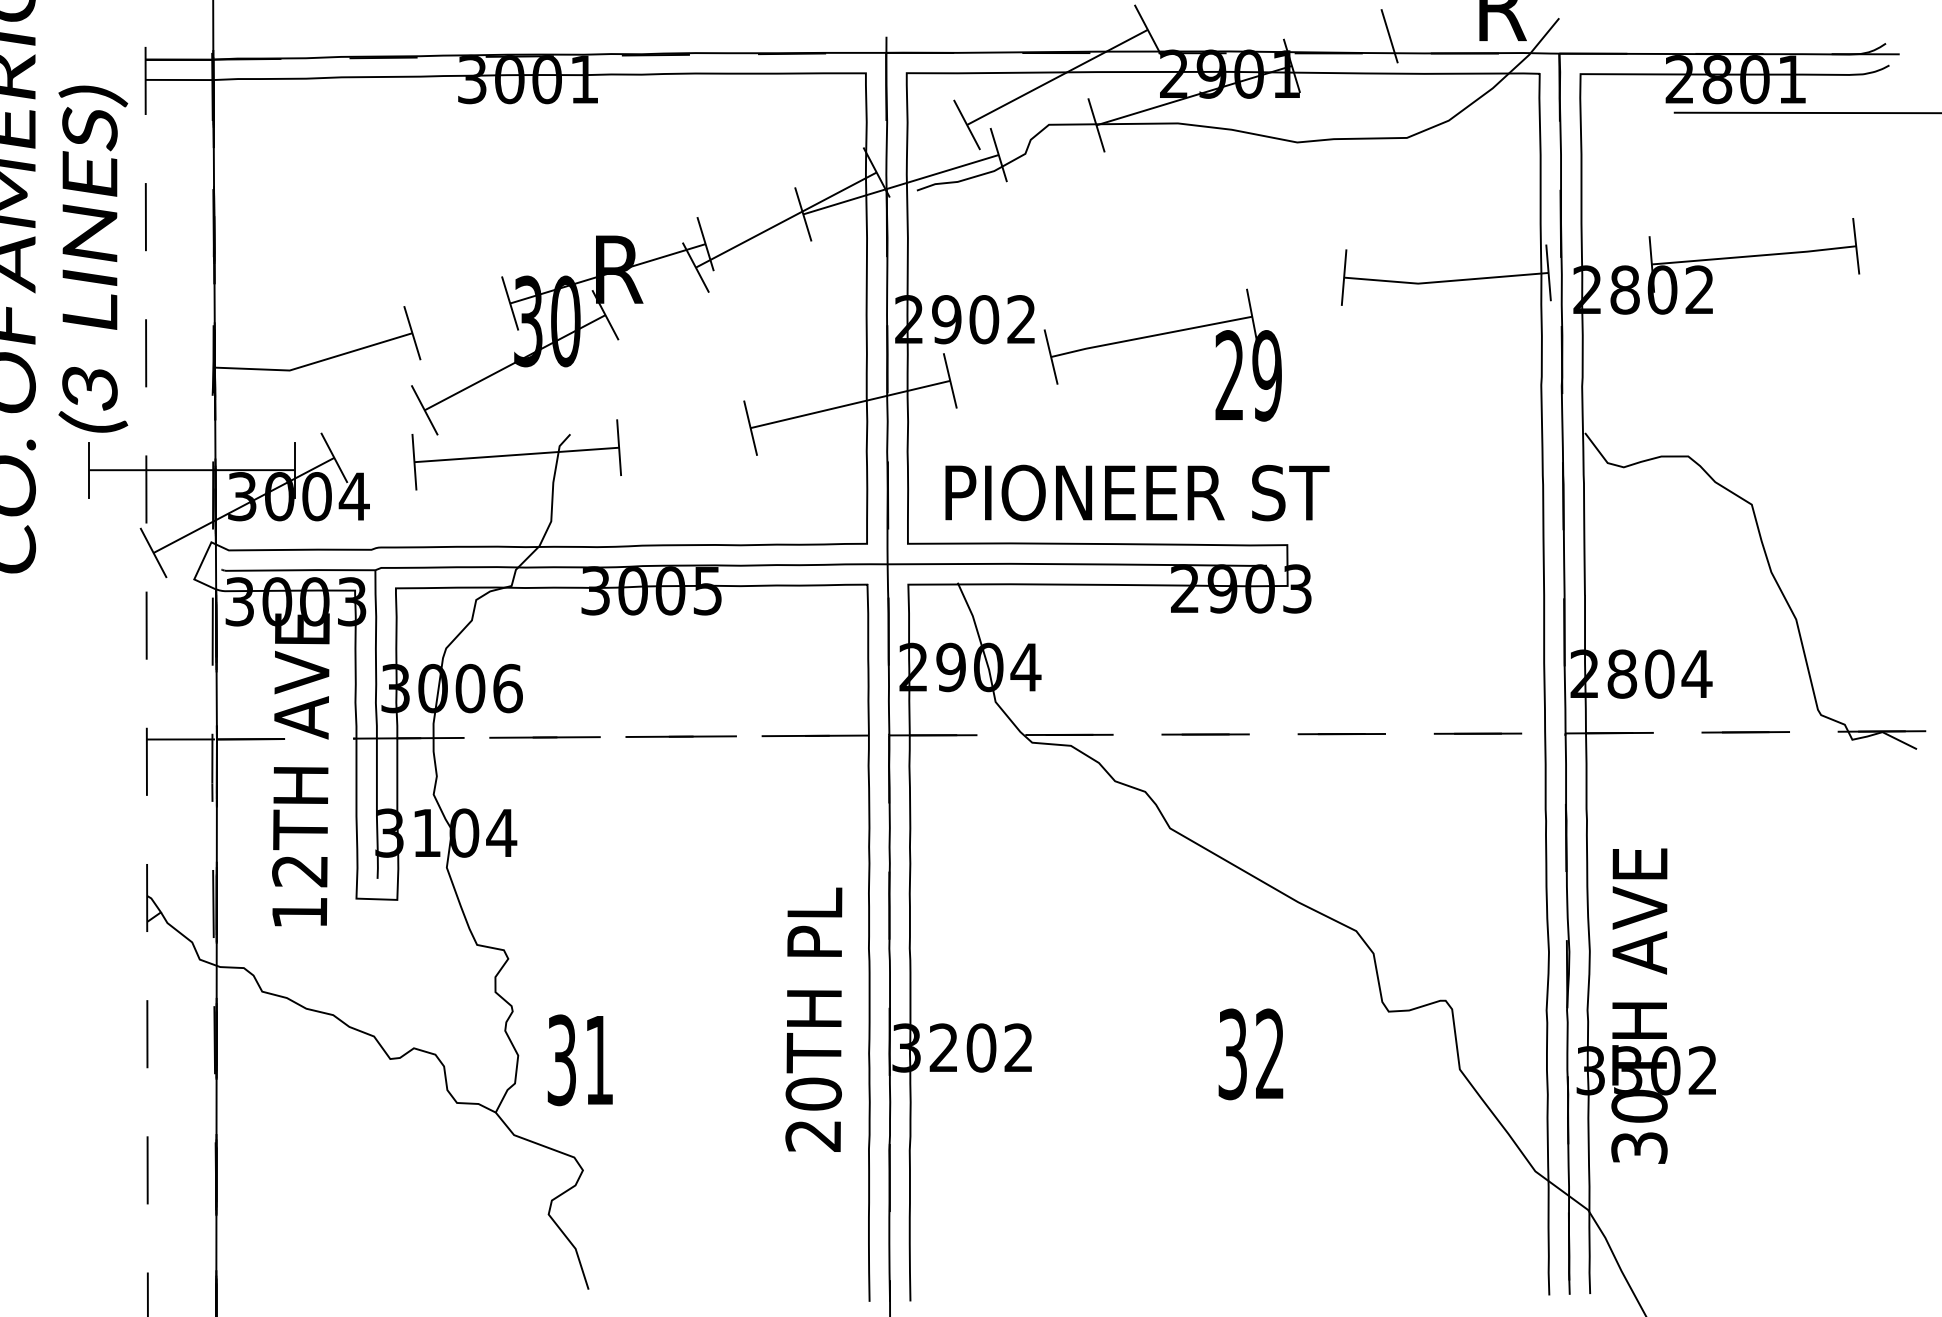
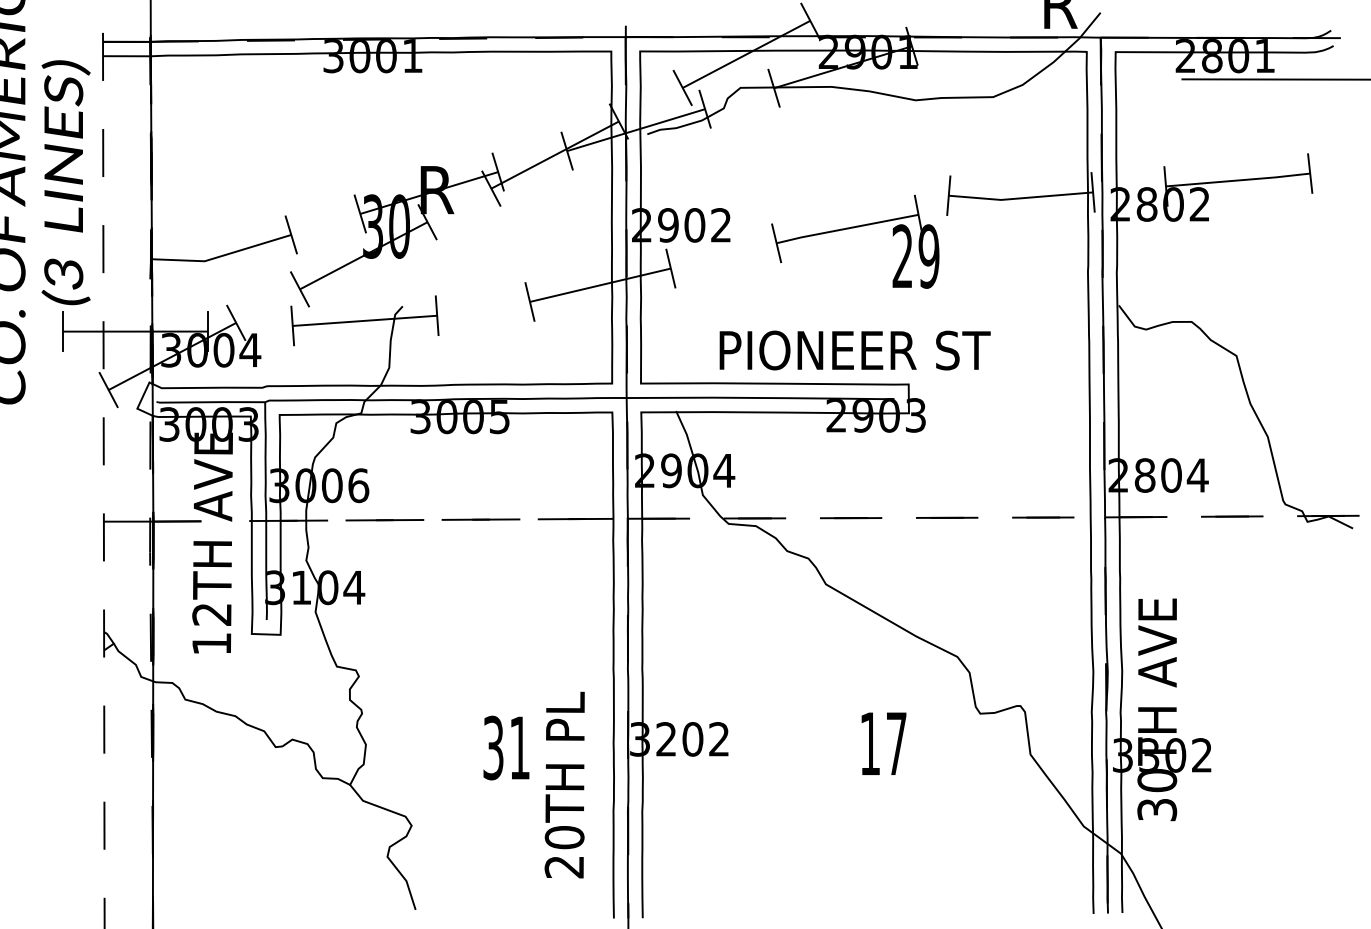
line: (1389, 36) -> (980, 25), removed
part: (1156, 336) -> (850, 228), moved
text: (1137, 492) -> (855, 350), moved
text: (813, 1019) -> (564, 784), moved
text: (1250, 1054) -> (882, 743), 32 -> 17
text: (579, 1060) -> (505, 748), moved

